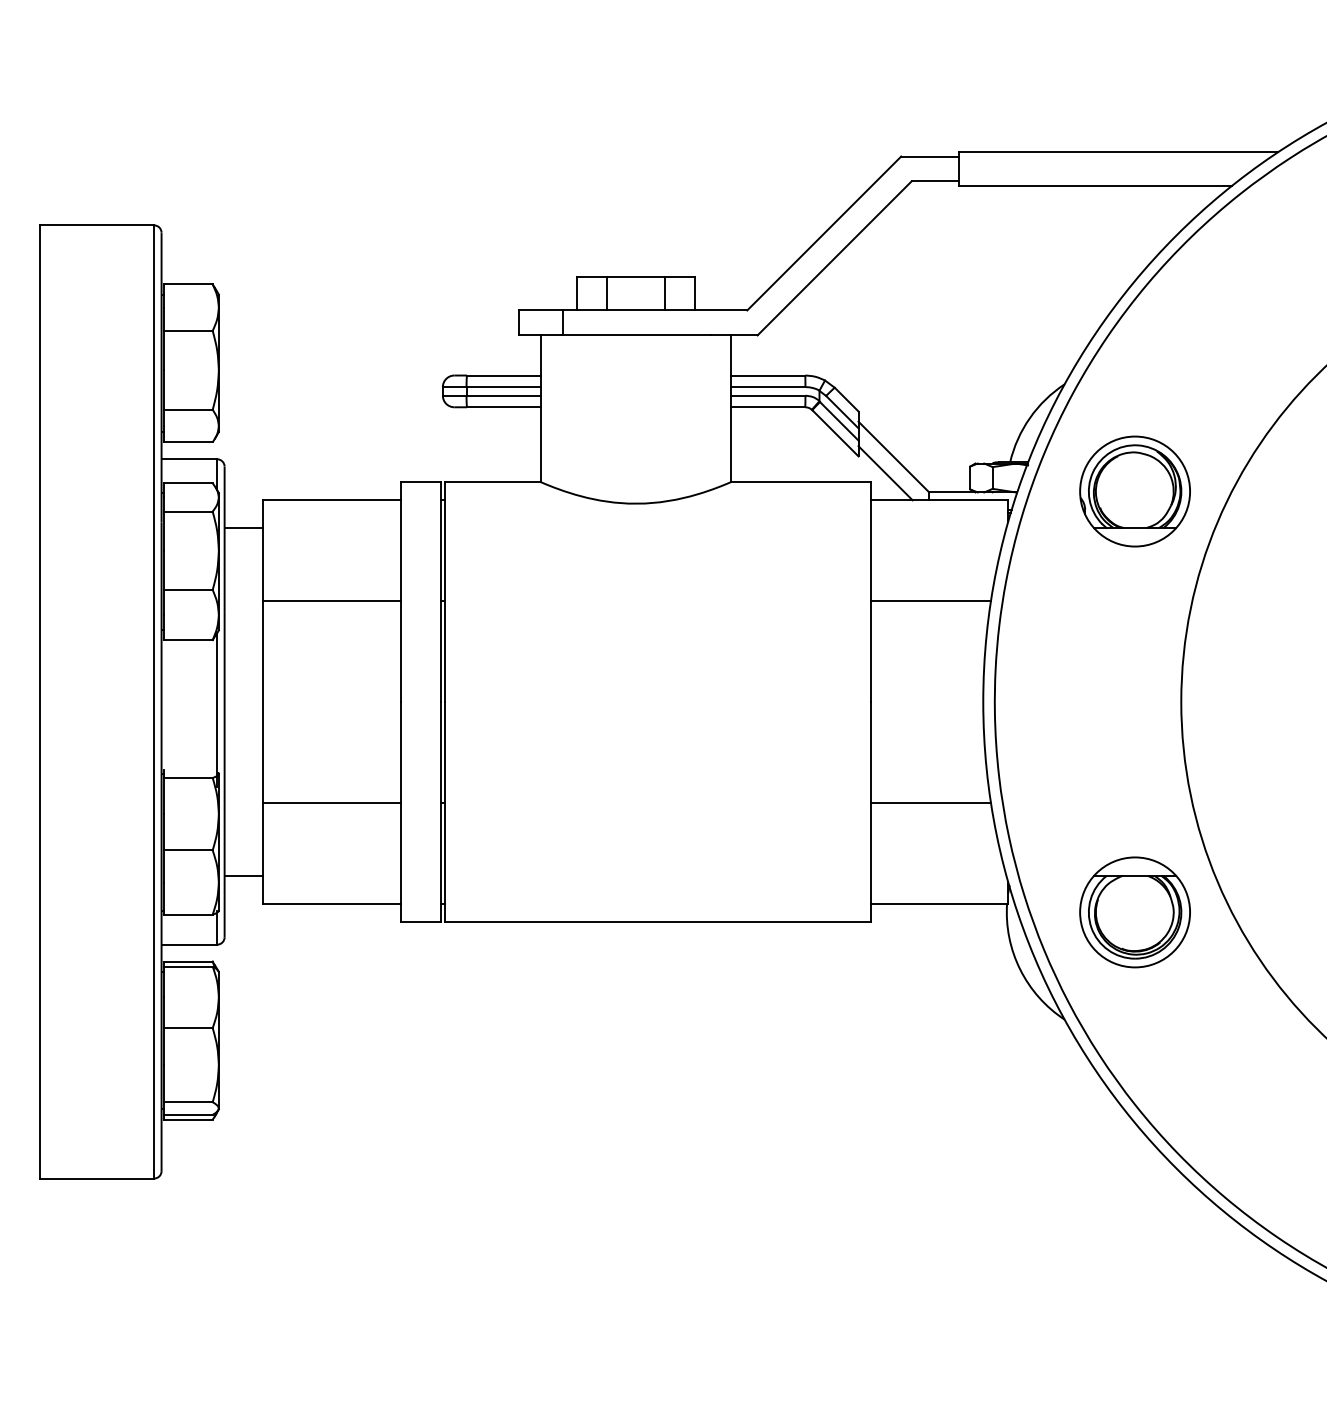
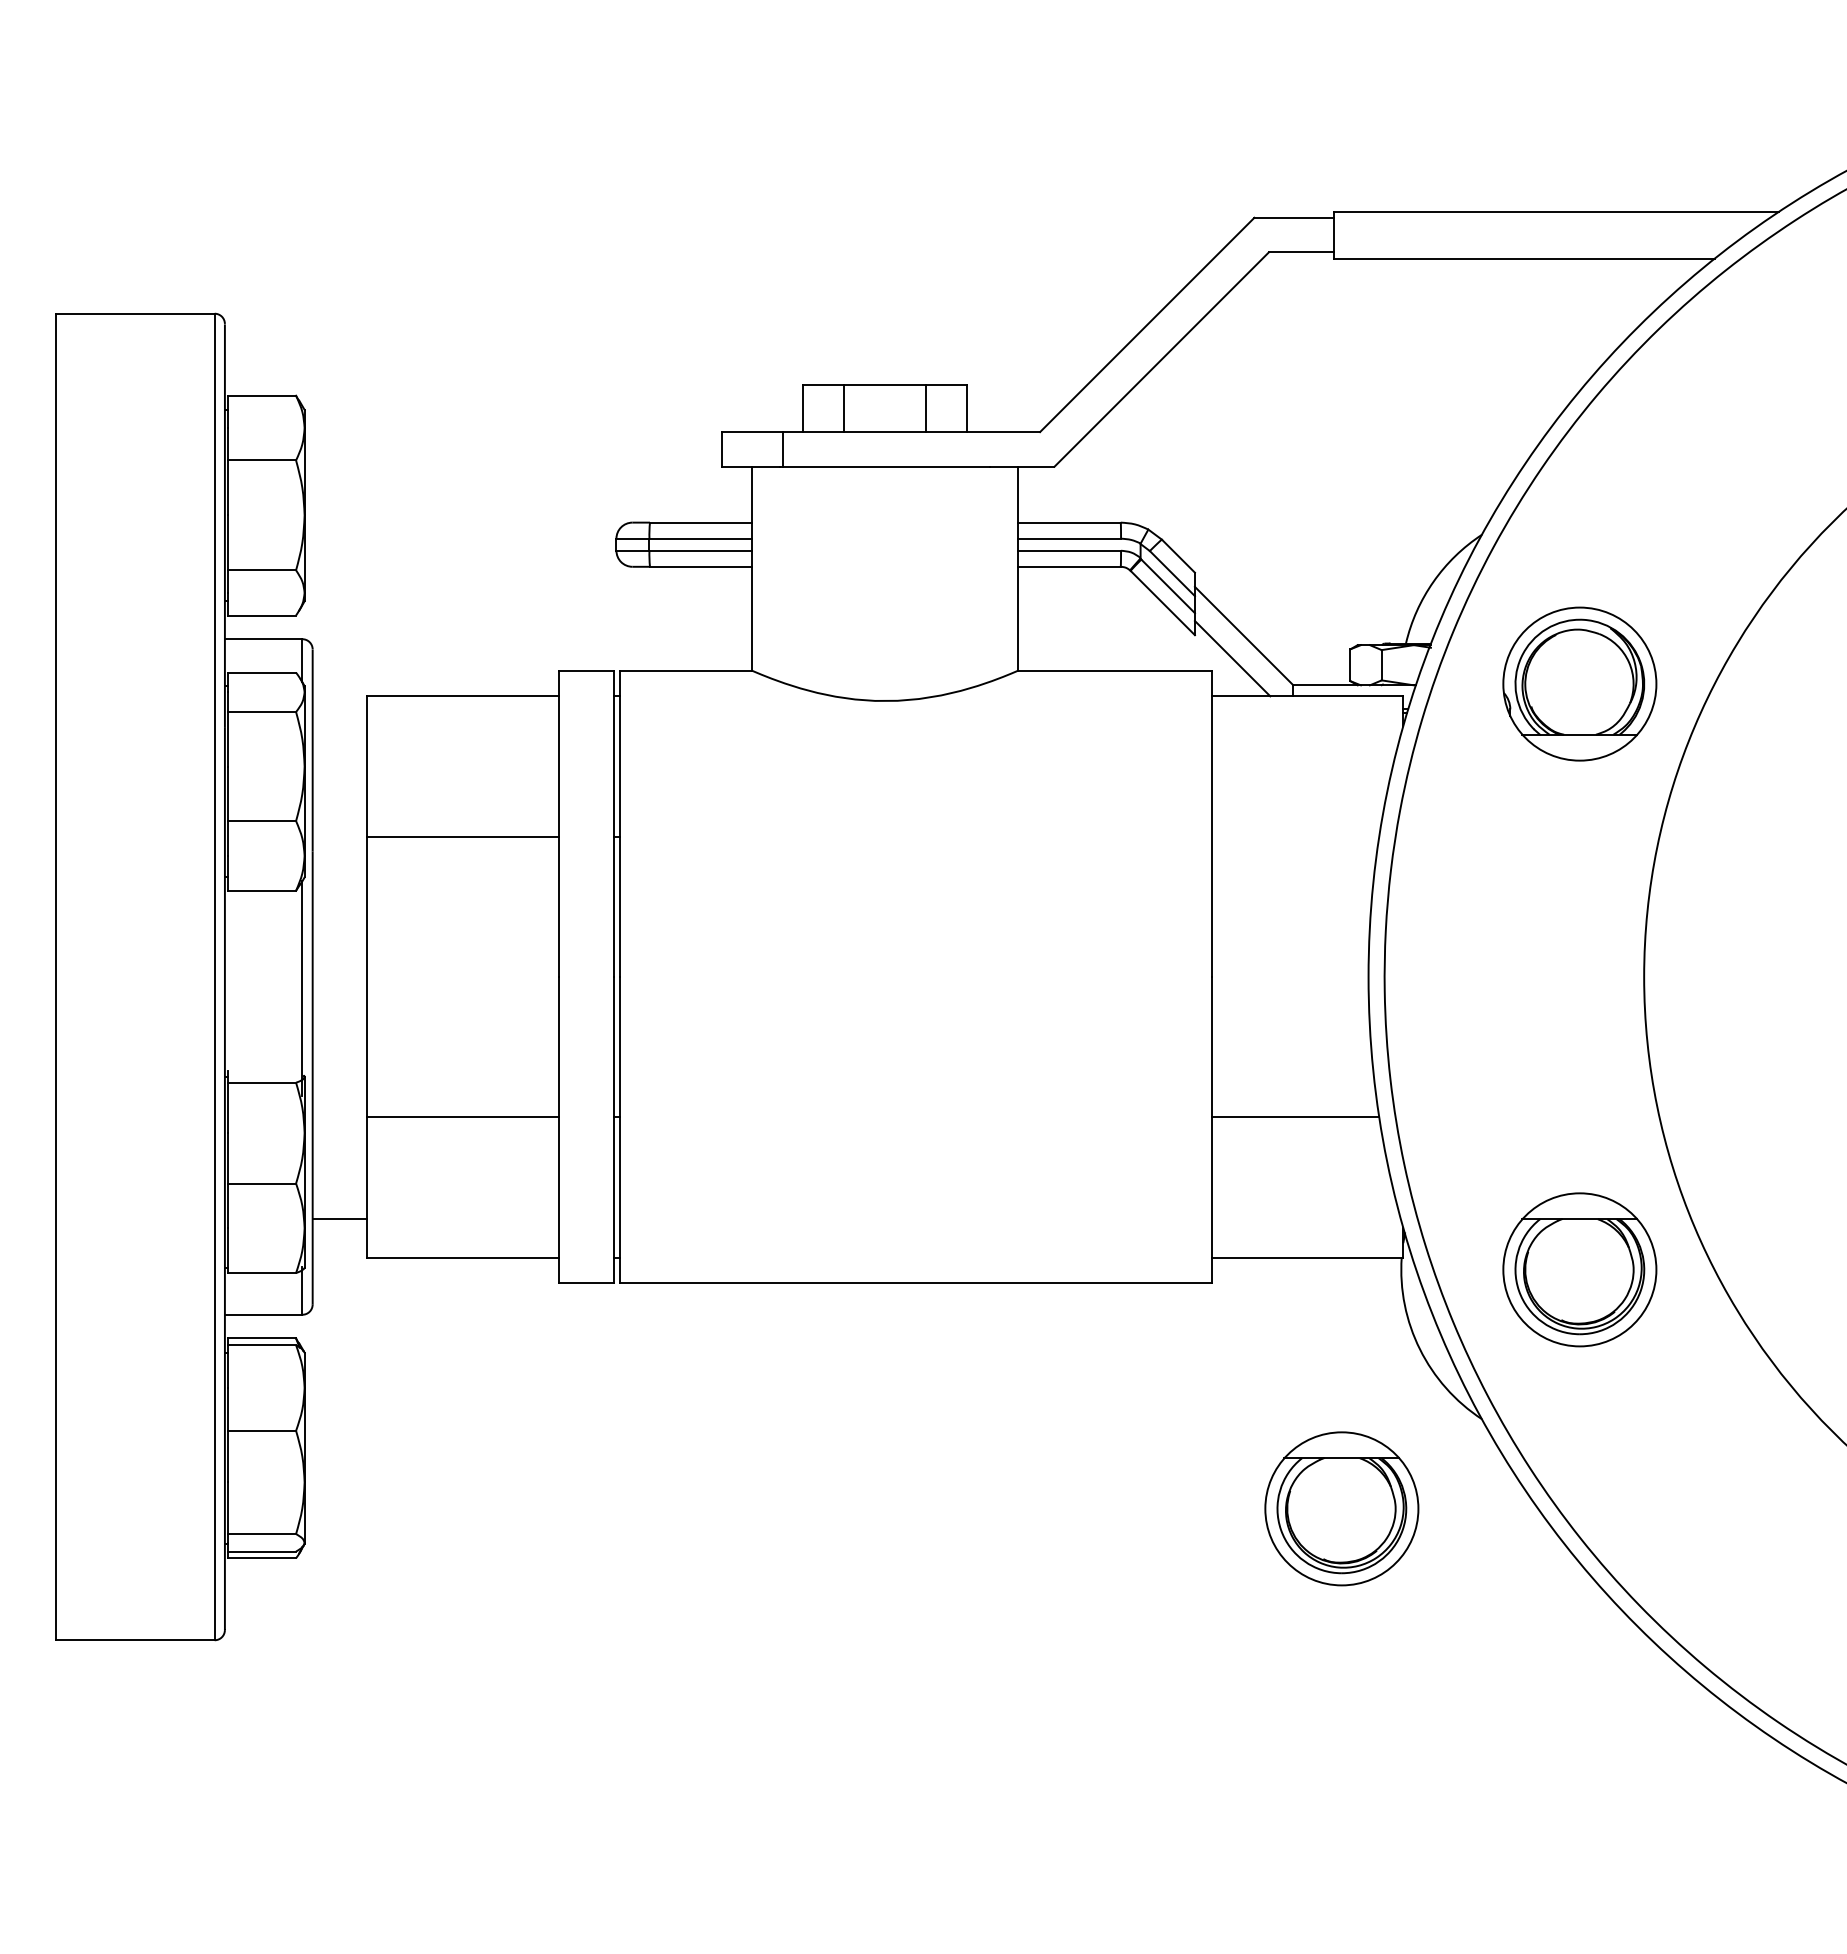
line: (243, 527) -> (339, 734), removed
line: (930, 601) -> (1295, 836), removed
part: (963, 1083) -> (1341, 1508), added

